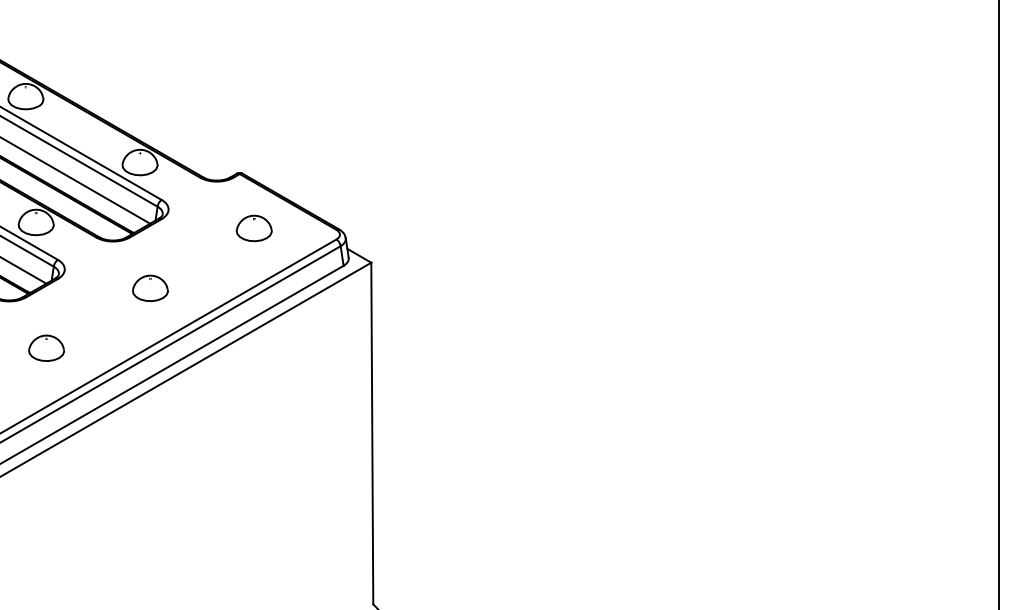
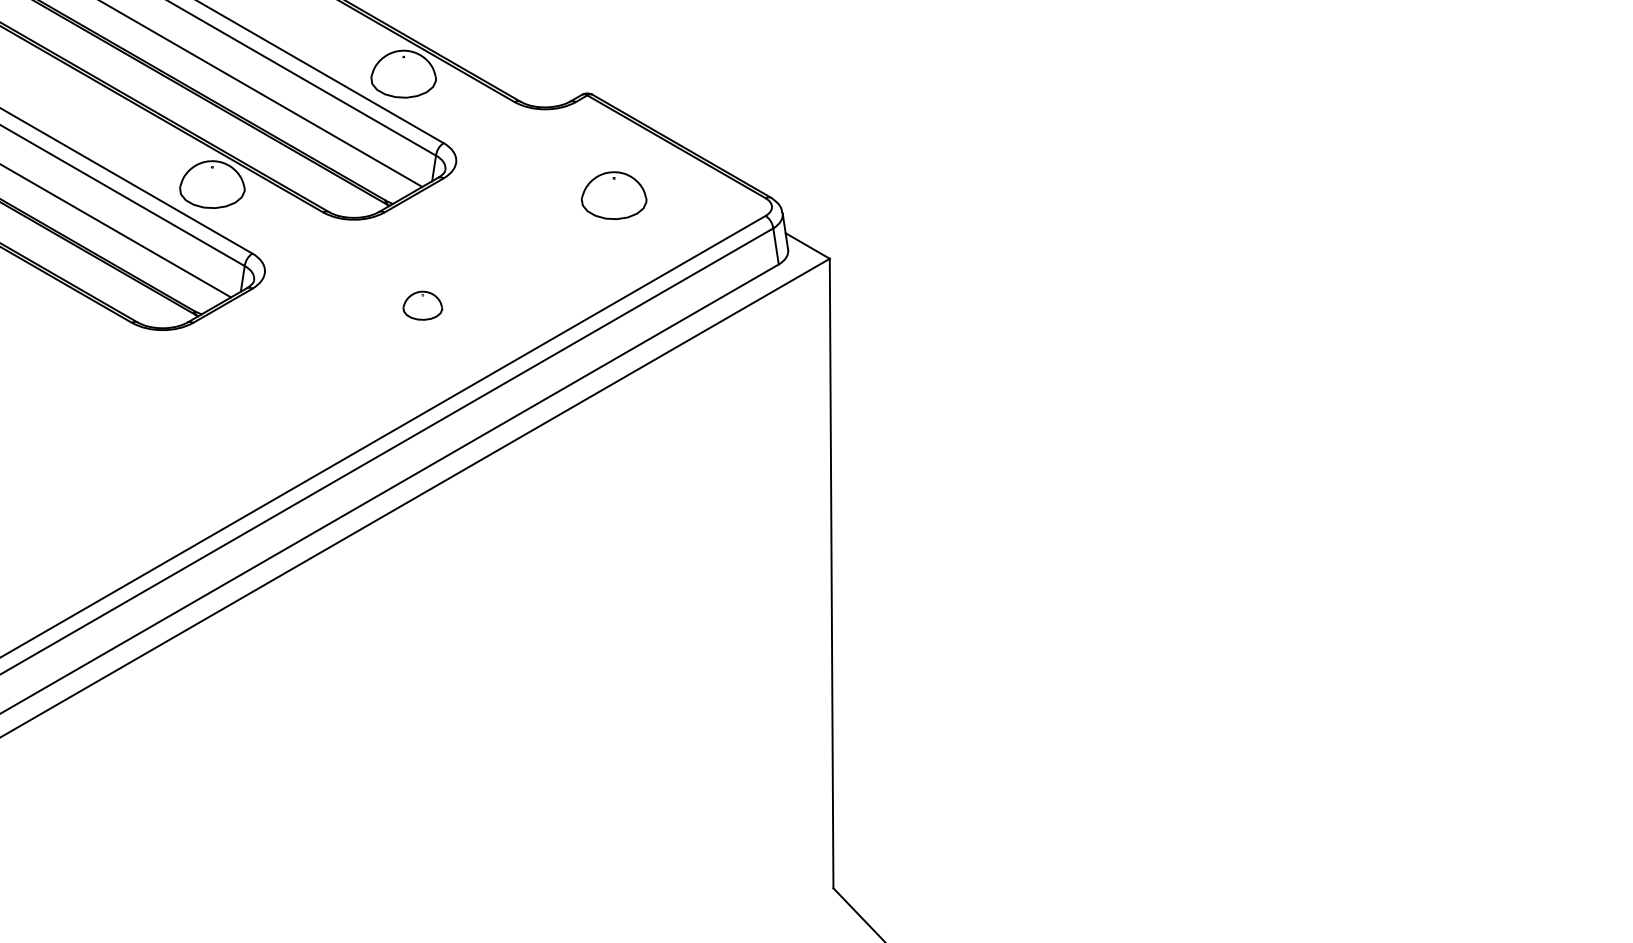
part: (150, 287) -> (422, 304), size x0.6
part: (46, 347) -> (231, 414), removed

